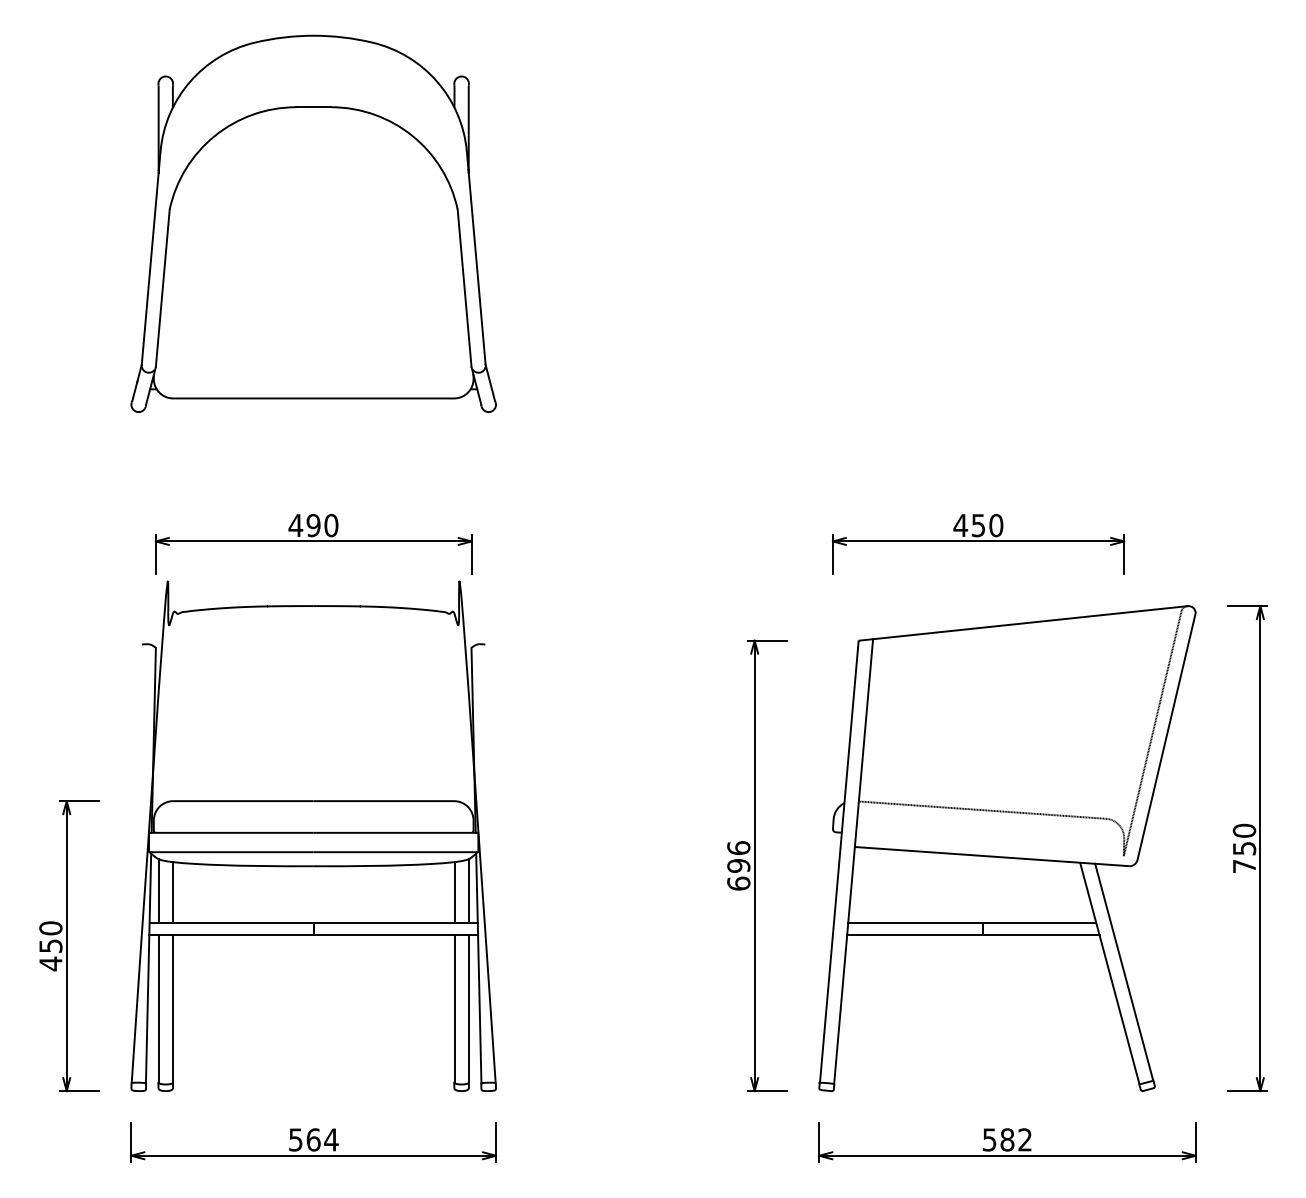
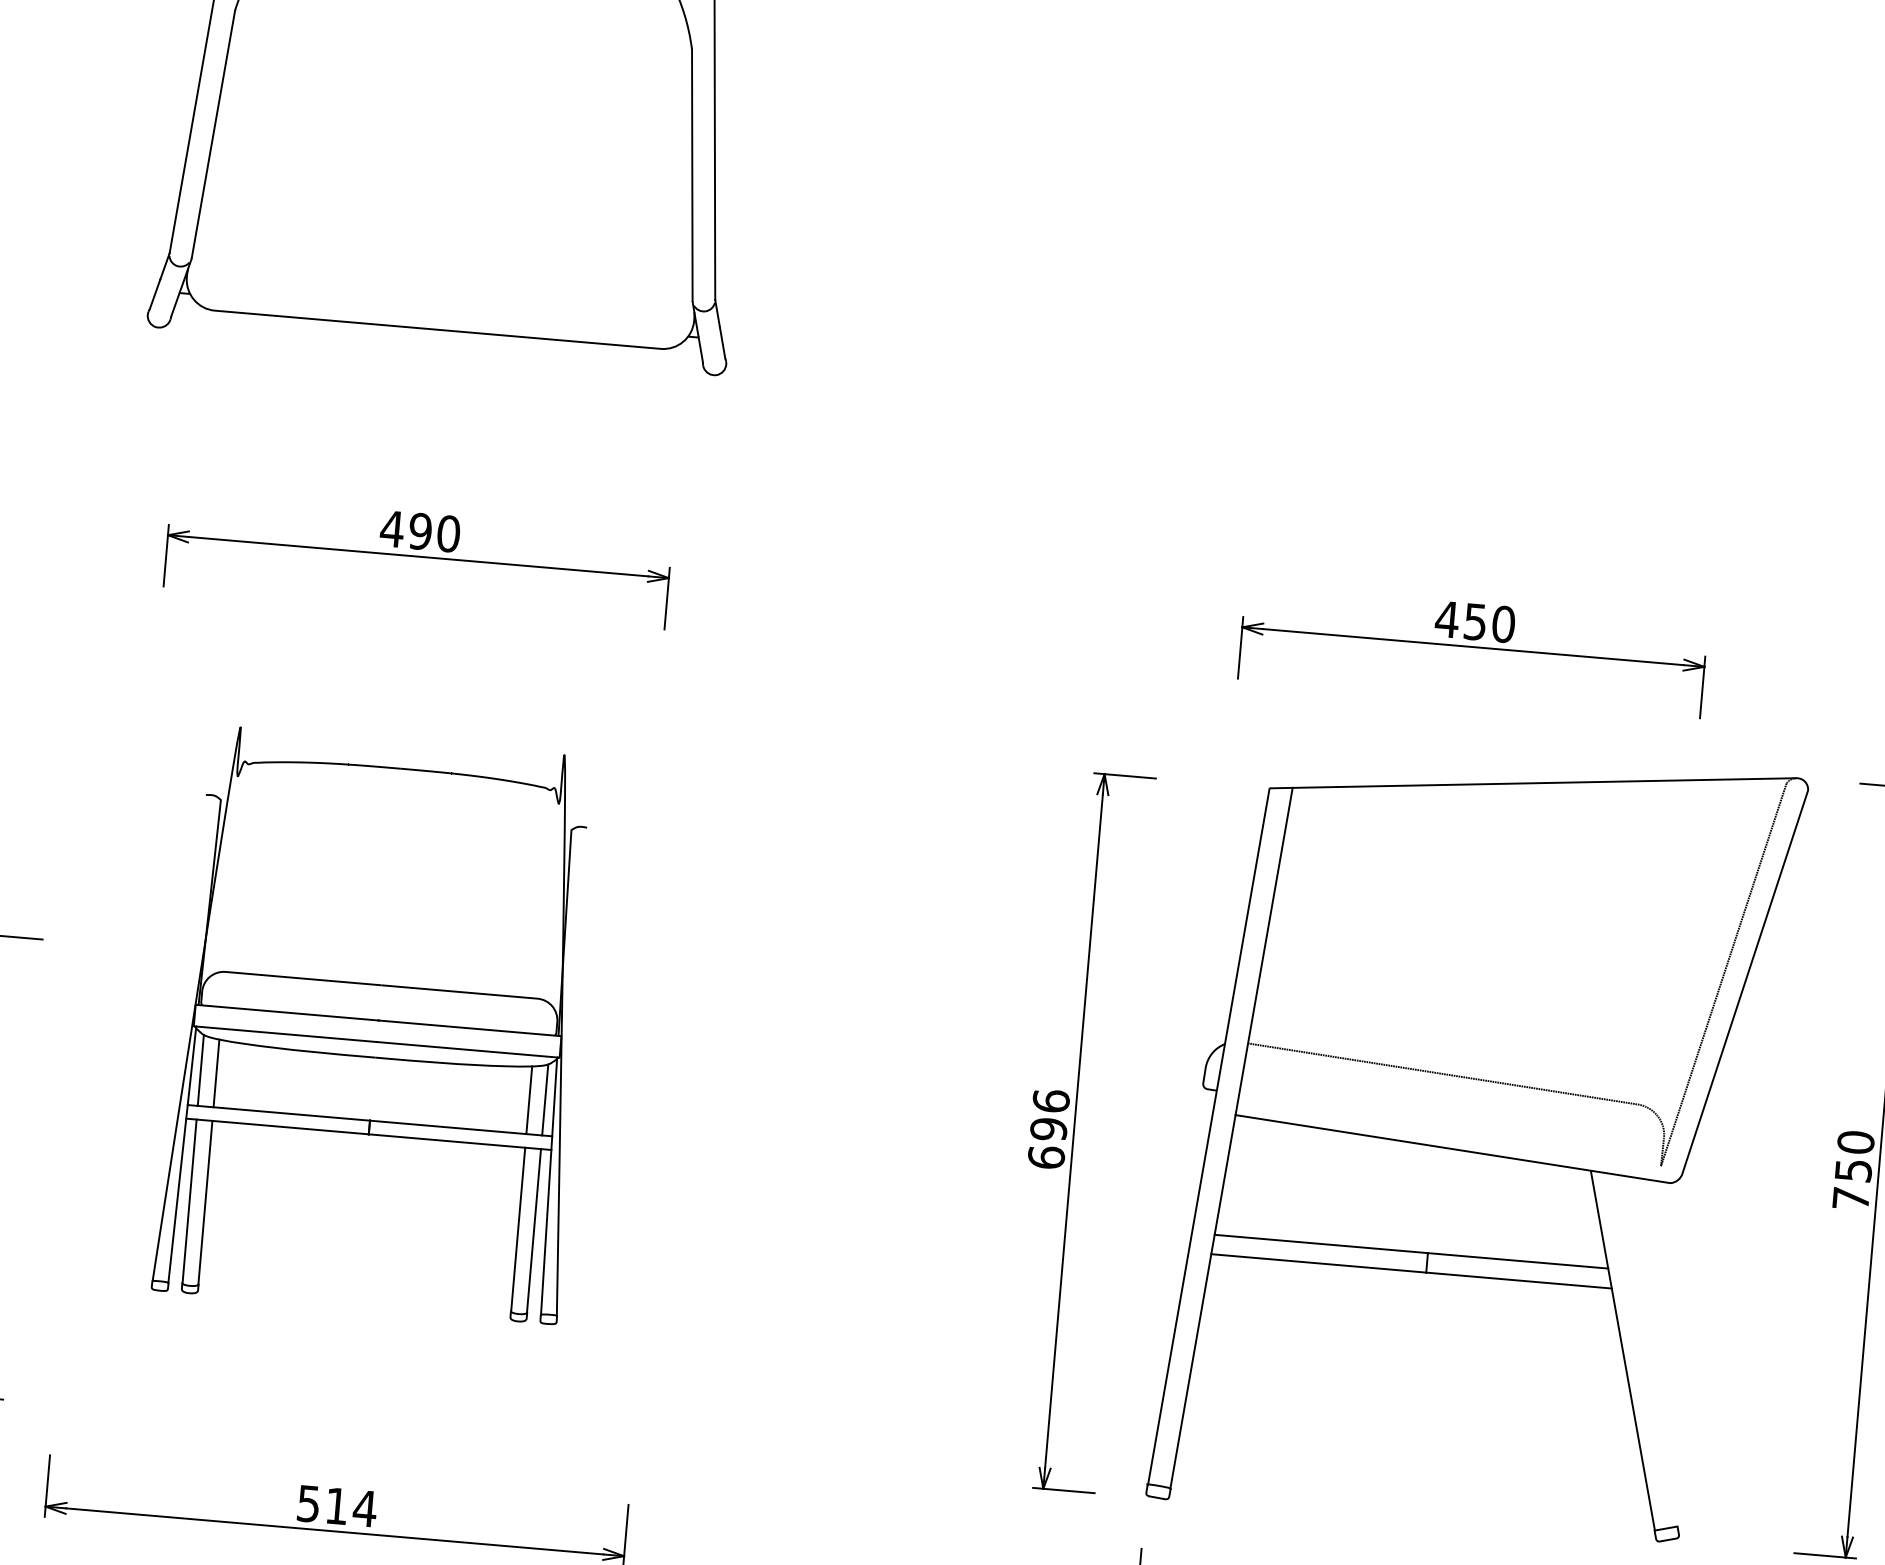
part: (313, 835) -> (378, 1023), size x0.7
line: (1124, 971) -> (1646, 1349), removed
text: (313, 1139) -> (336, 1505), 564 -> 514

